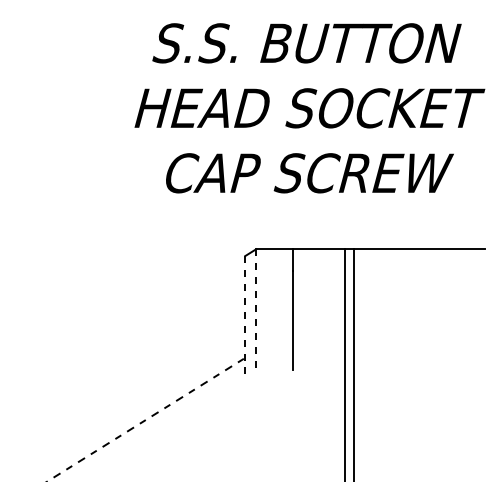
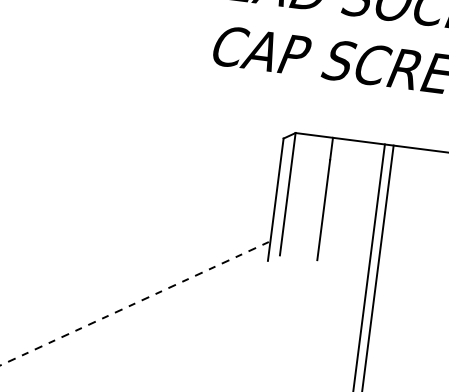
line: (256, 309) -> (287, 193), dashed -> solid
line: (245, 316) -> (275, 199), dashed -> solid

